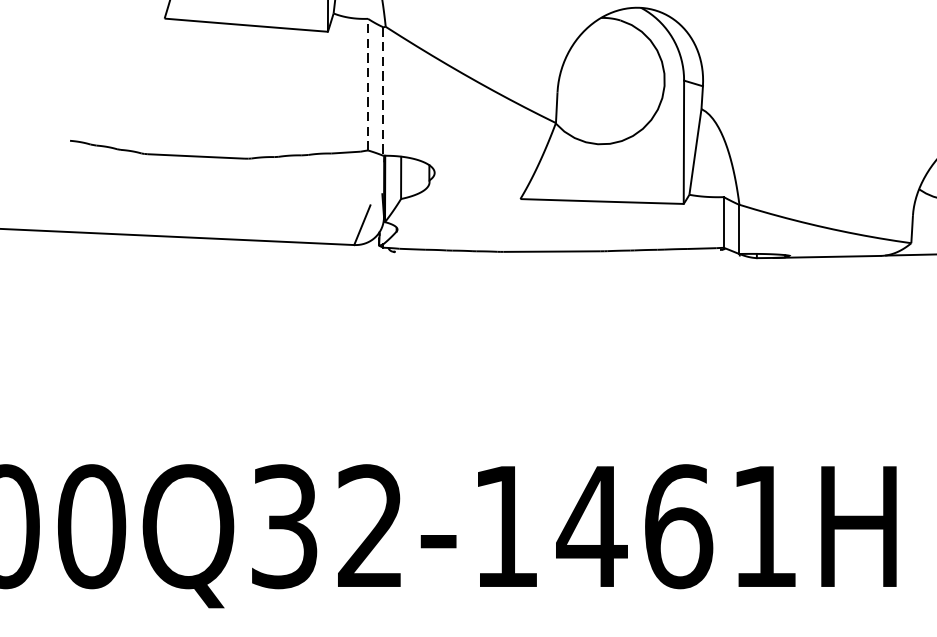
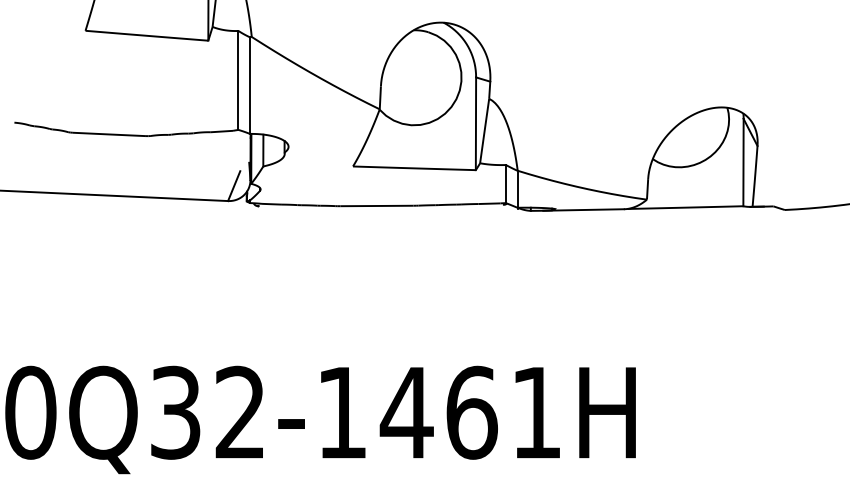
line: (368, 83) -> (238, 79), dashed -> solid
line: (384, 92) -> (250, 86), dashed -> solid

